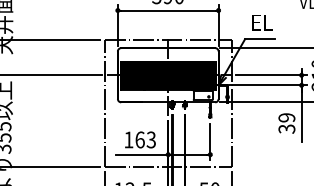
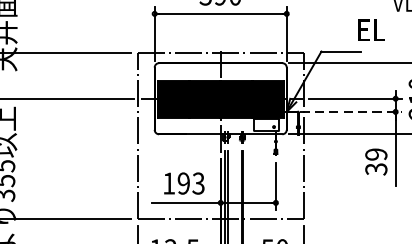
text: (262, 22) -> (371, 29), moved
line: (267, 85) -> (350, 112), solid -> dashed
text: (139, 139) -> (183, 182), 163 -> 193

